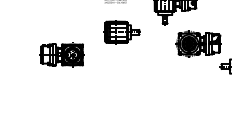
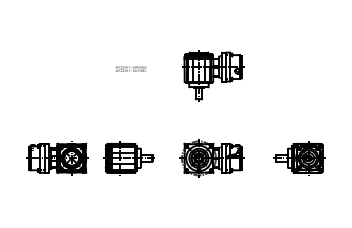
part: (121, 32) -> (128, 158), moved
part: (198, 44) -> (211, 158), moved
part: (62, 55) -> (57, 158), moved

